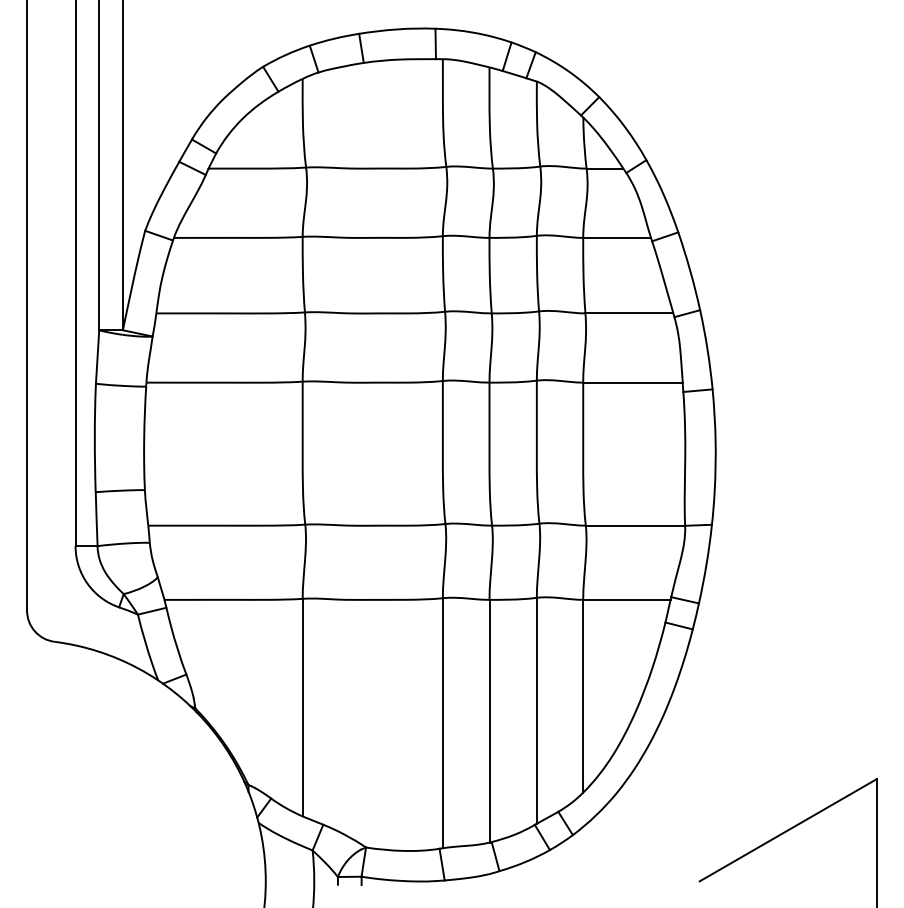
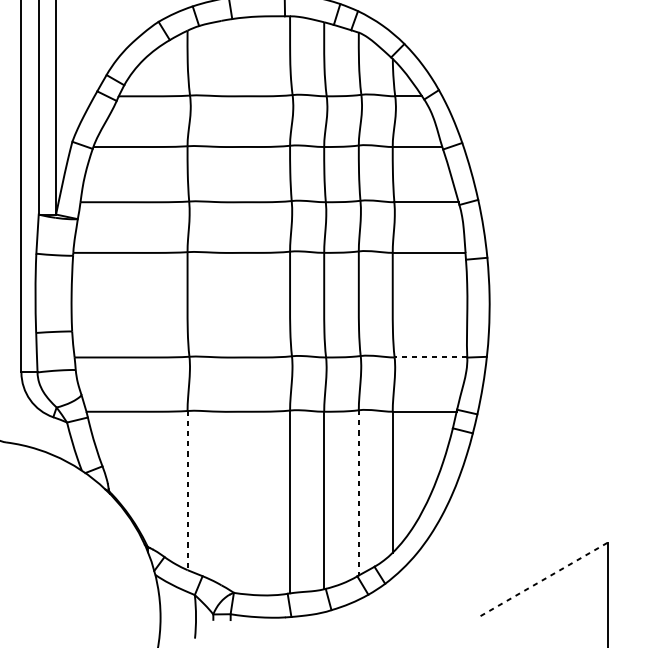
line: (635, 525) -> (430, 357), solid -> dashed
line: (302, 707) -> (187, 490), solid -> dashed
line: (536, 710) -> (358, 492), solid -> dashed
line: (787, 830) -> (542, 580), solid -> dashed

